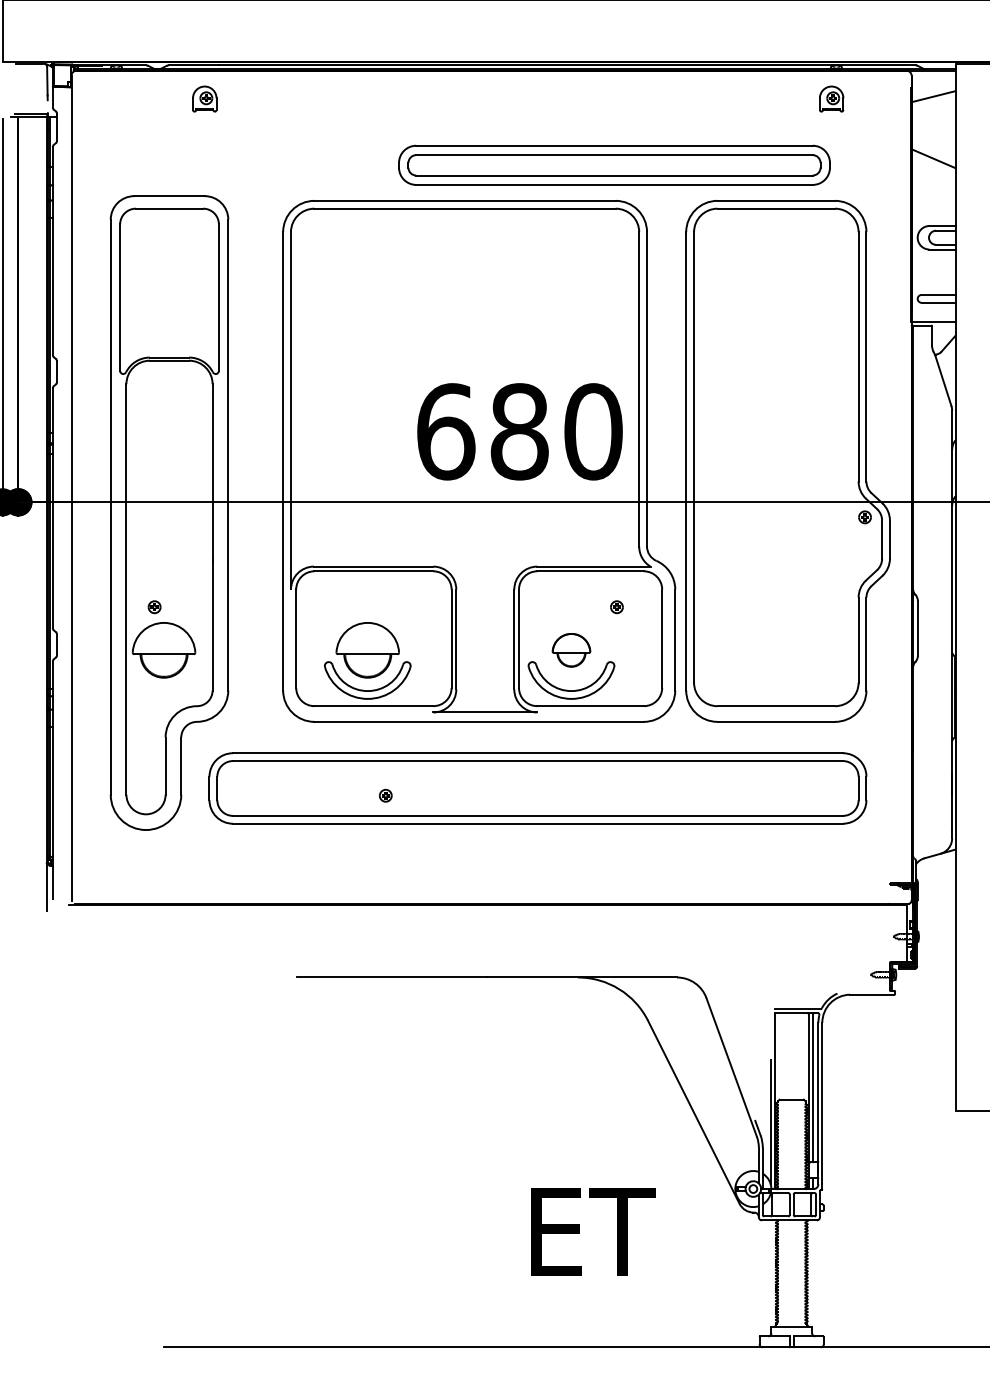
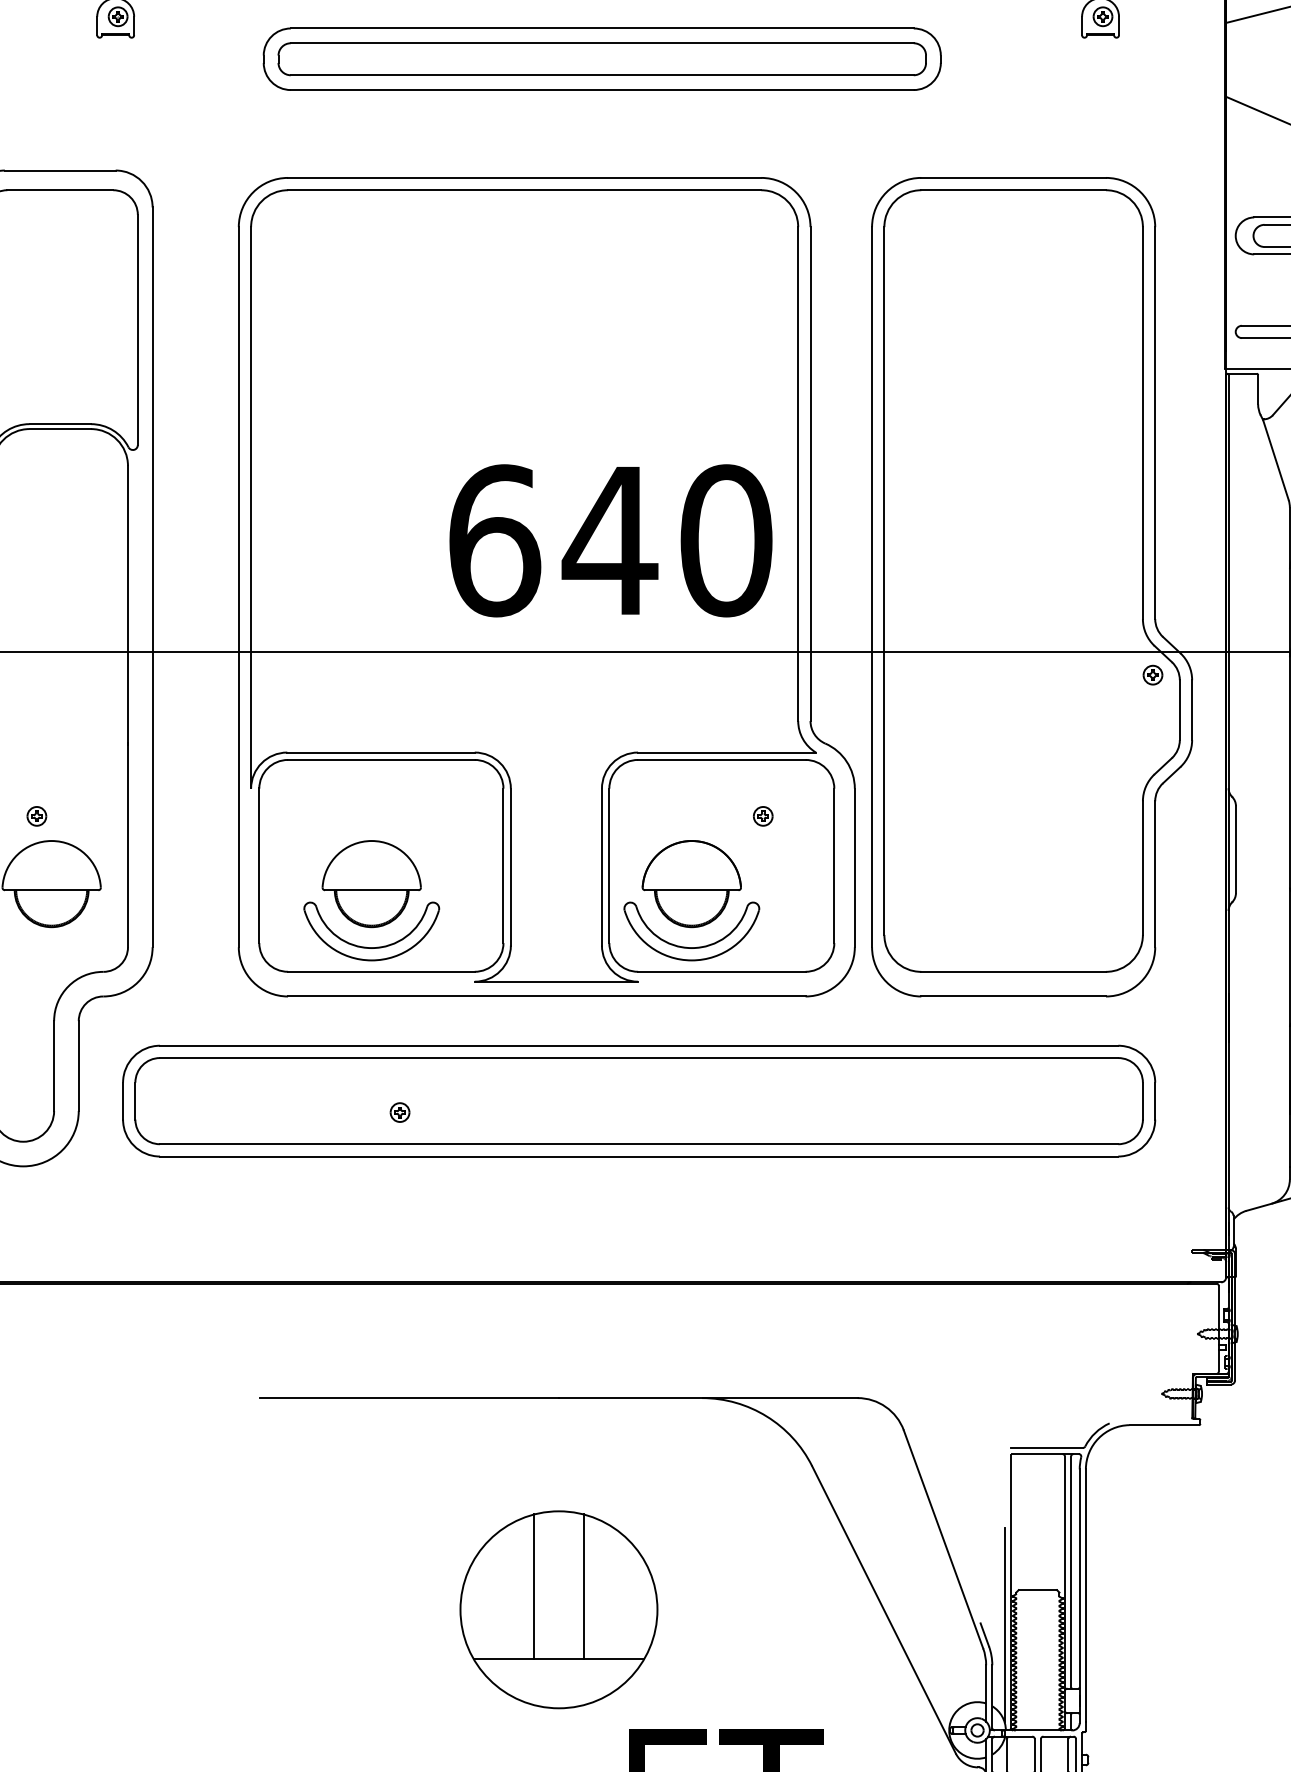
part: (614, 164) -> (602, 57), moved
text: (519, 431) -> (610, 540), 680 -> 640
part: (571, 650) -> (691, 884), size x1.67
part: (486, 1111) -> (558, 1608), added

